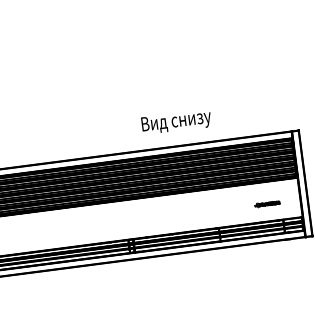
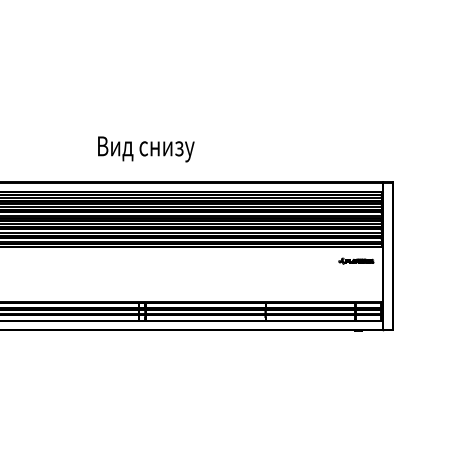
text: (176, 122) -> (146, 149), moved
part: (267, 203) -> (356, 260), moved

